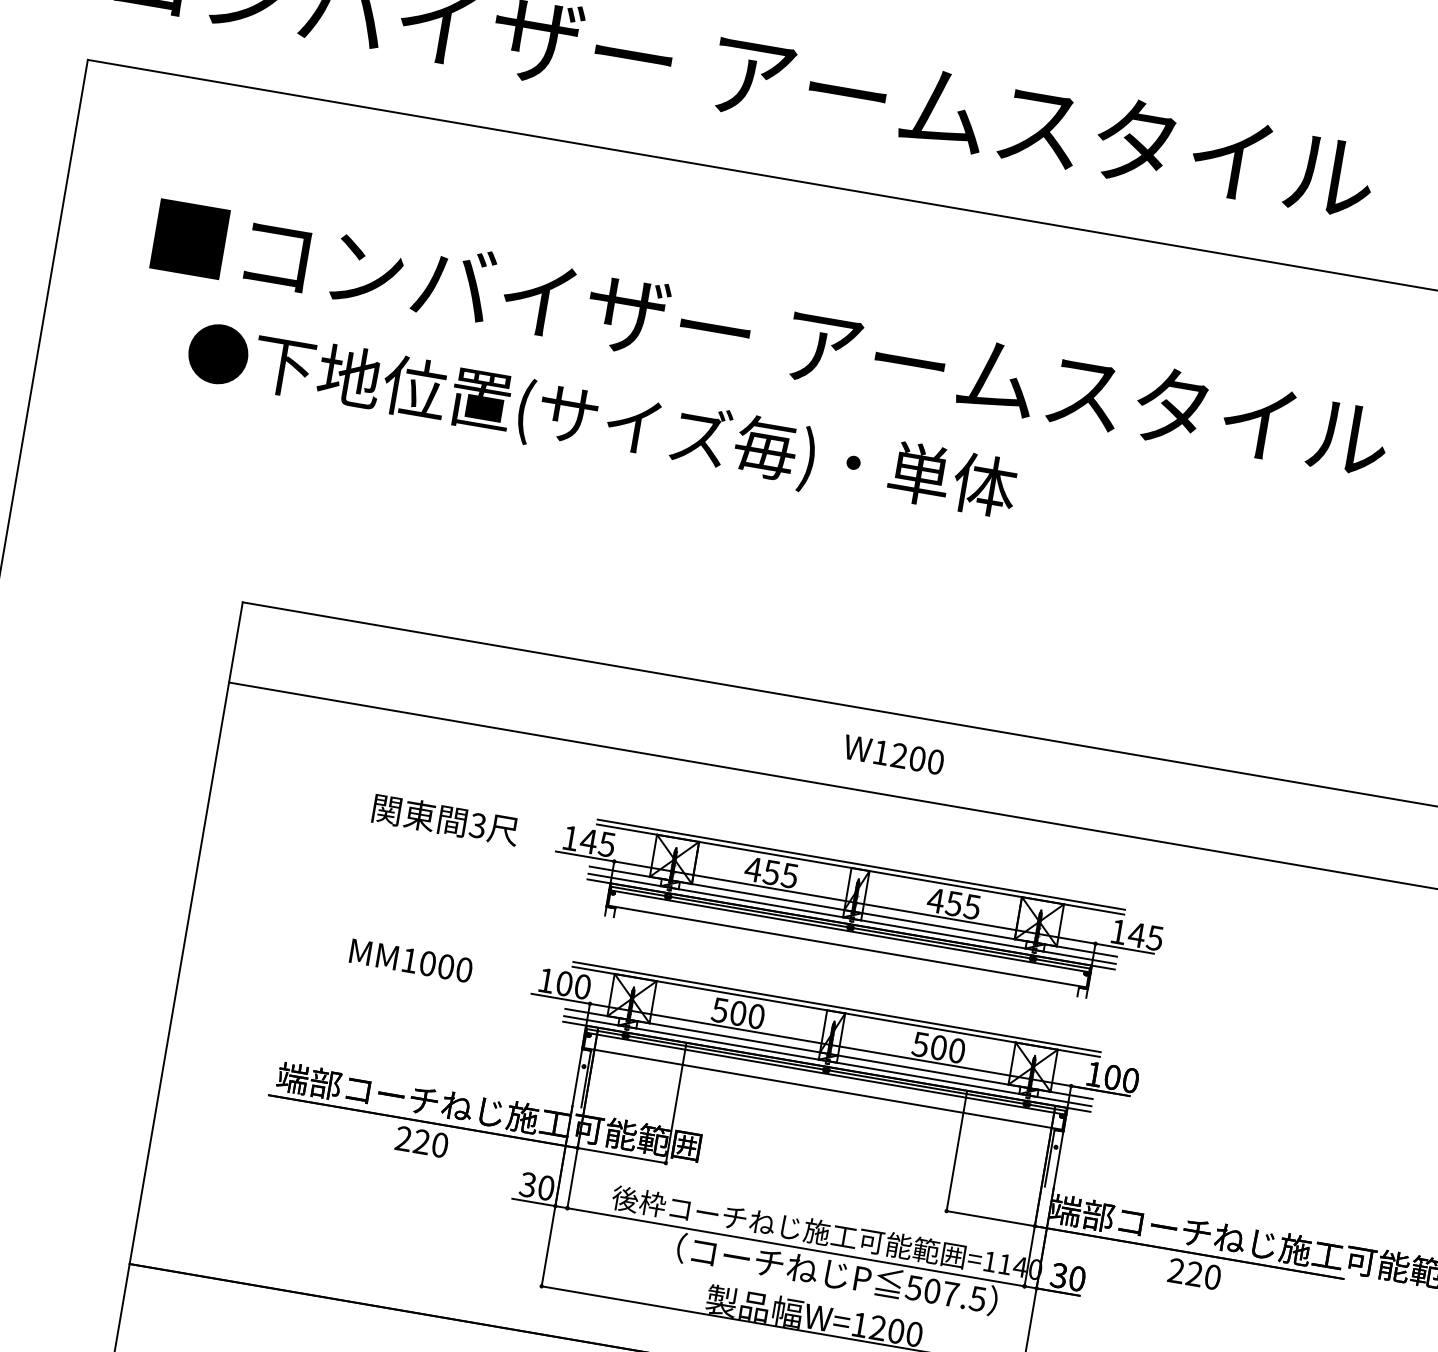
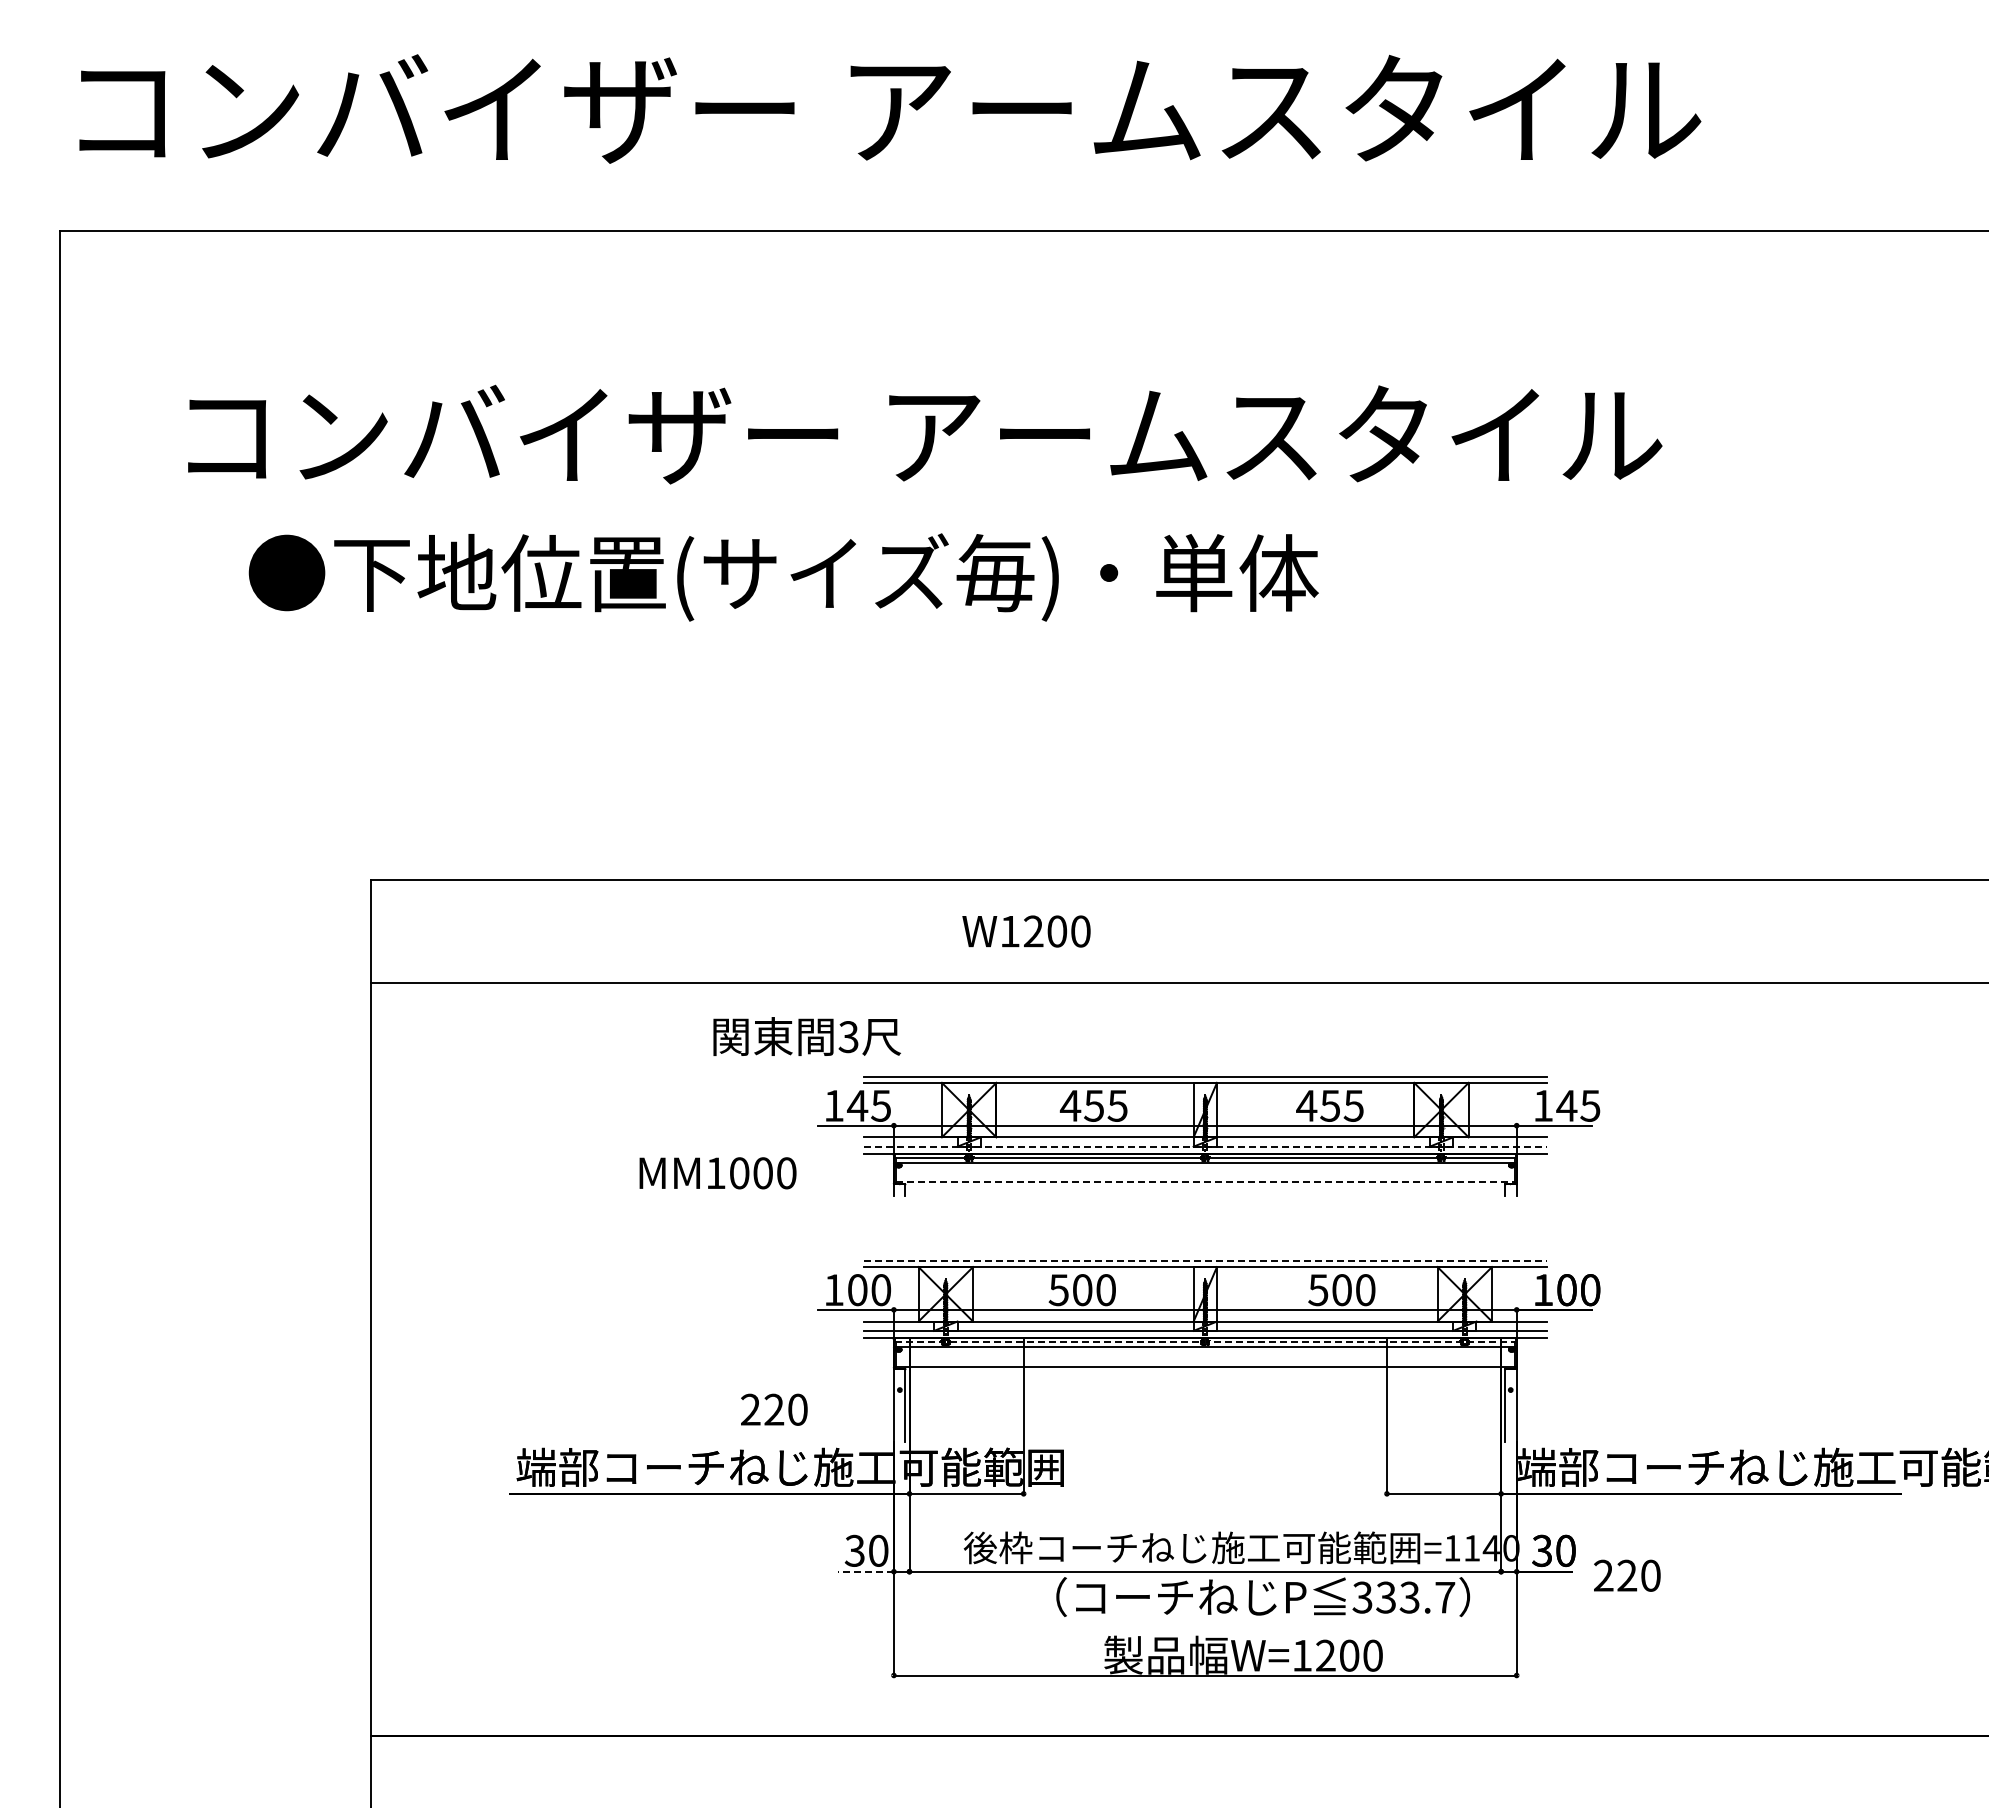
text: (770, 338) -> (978, 434), ■コンバイザー アームスタイル -> コンバイザー アームスタイル
text: (893, 754) -> (1026, 931), moved
text: (445, 819) -> (806, 1036), moved
line: (852, 918) -> (1205, 1146), solid -> dashed
line: (847, 946) -> (1205, 1182), solid -> dashed
text: (410, 960) -> (717, 1173), moved
line: (837, 1006) -> (1205, 1260), solid -> dashed
line: (826, 1070) -> (1205, 1342), solid -> dashed
text: (422, 1141) -> (774, 1409), moved
line: (534, 1202) -> (866, 1571), solid -> dashed
text: (1194, 1273) -> (1627, 1575), moved
text: (946, 1293) -> (1404, 1597), 507.5 -> 333.7

